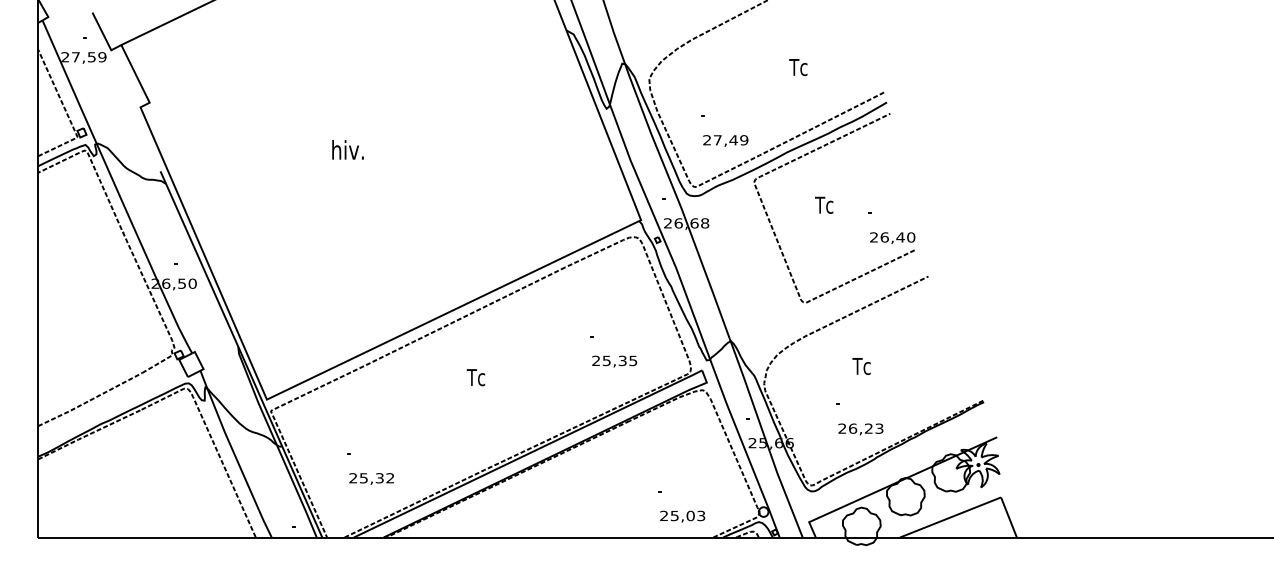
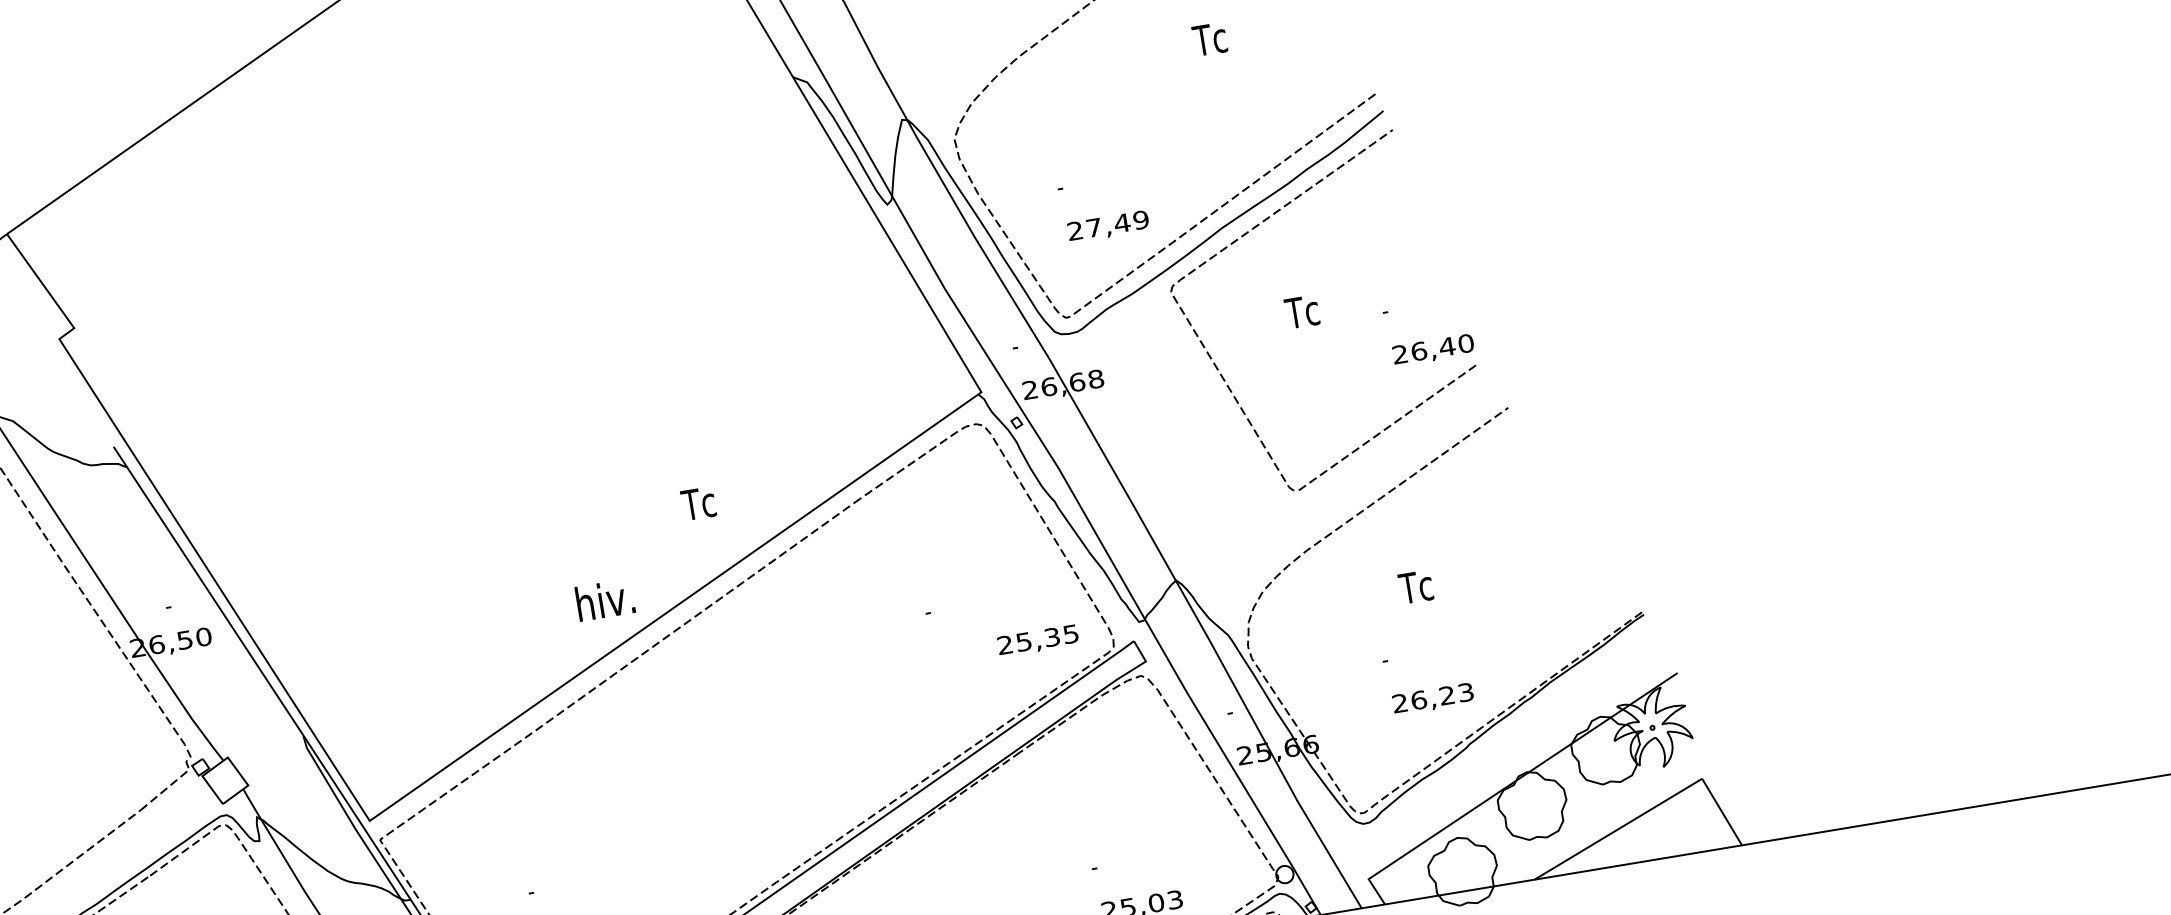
text: (798, 67) -> (1210, 39), moved
text: (347, 149) -> (604, 599), moved
text: (614, 361) -> (1037, 640), moved
text: (475, 377) -> (697, 503), moved

